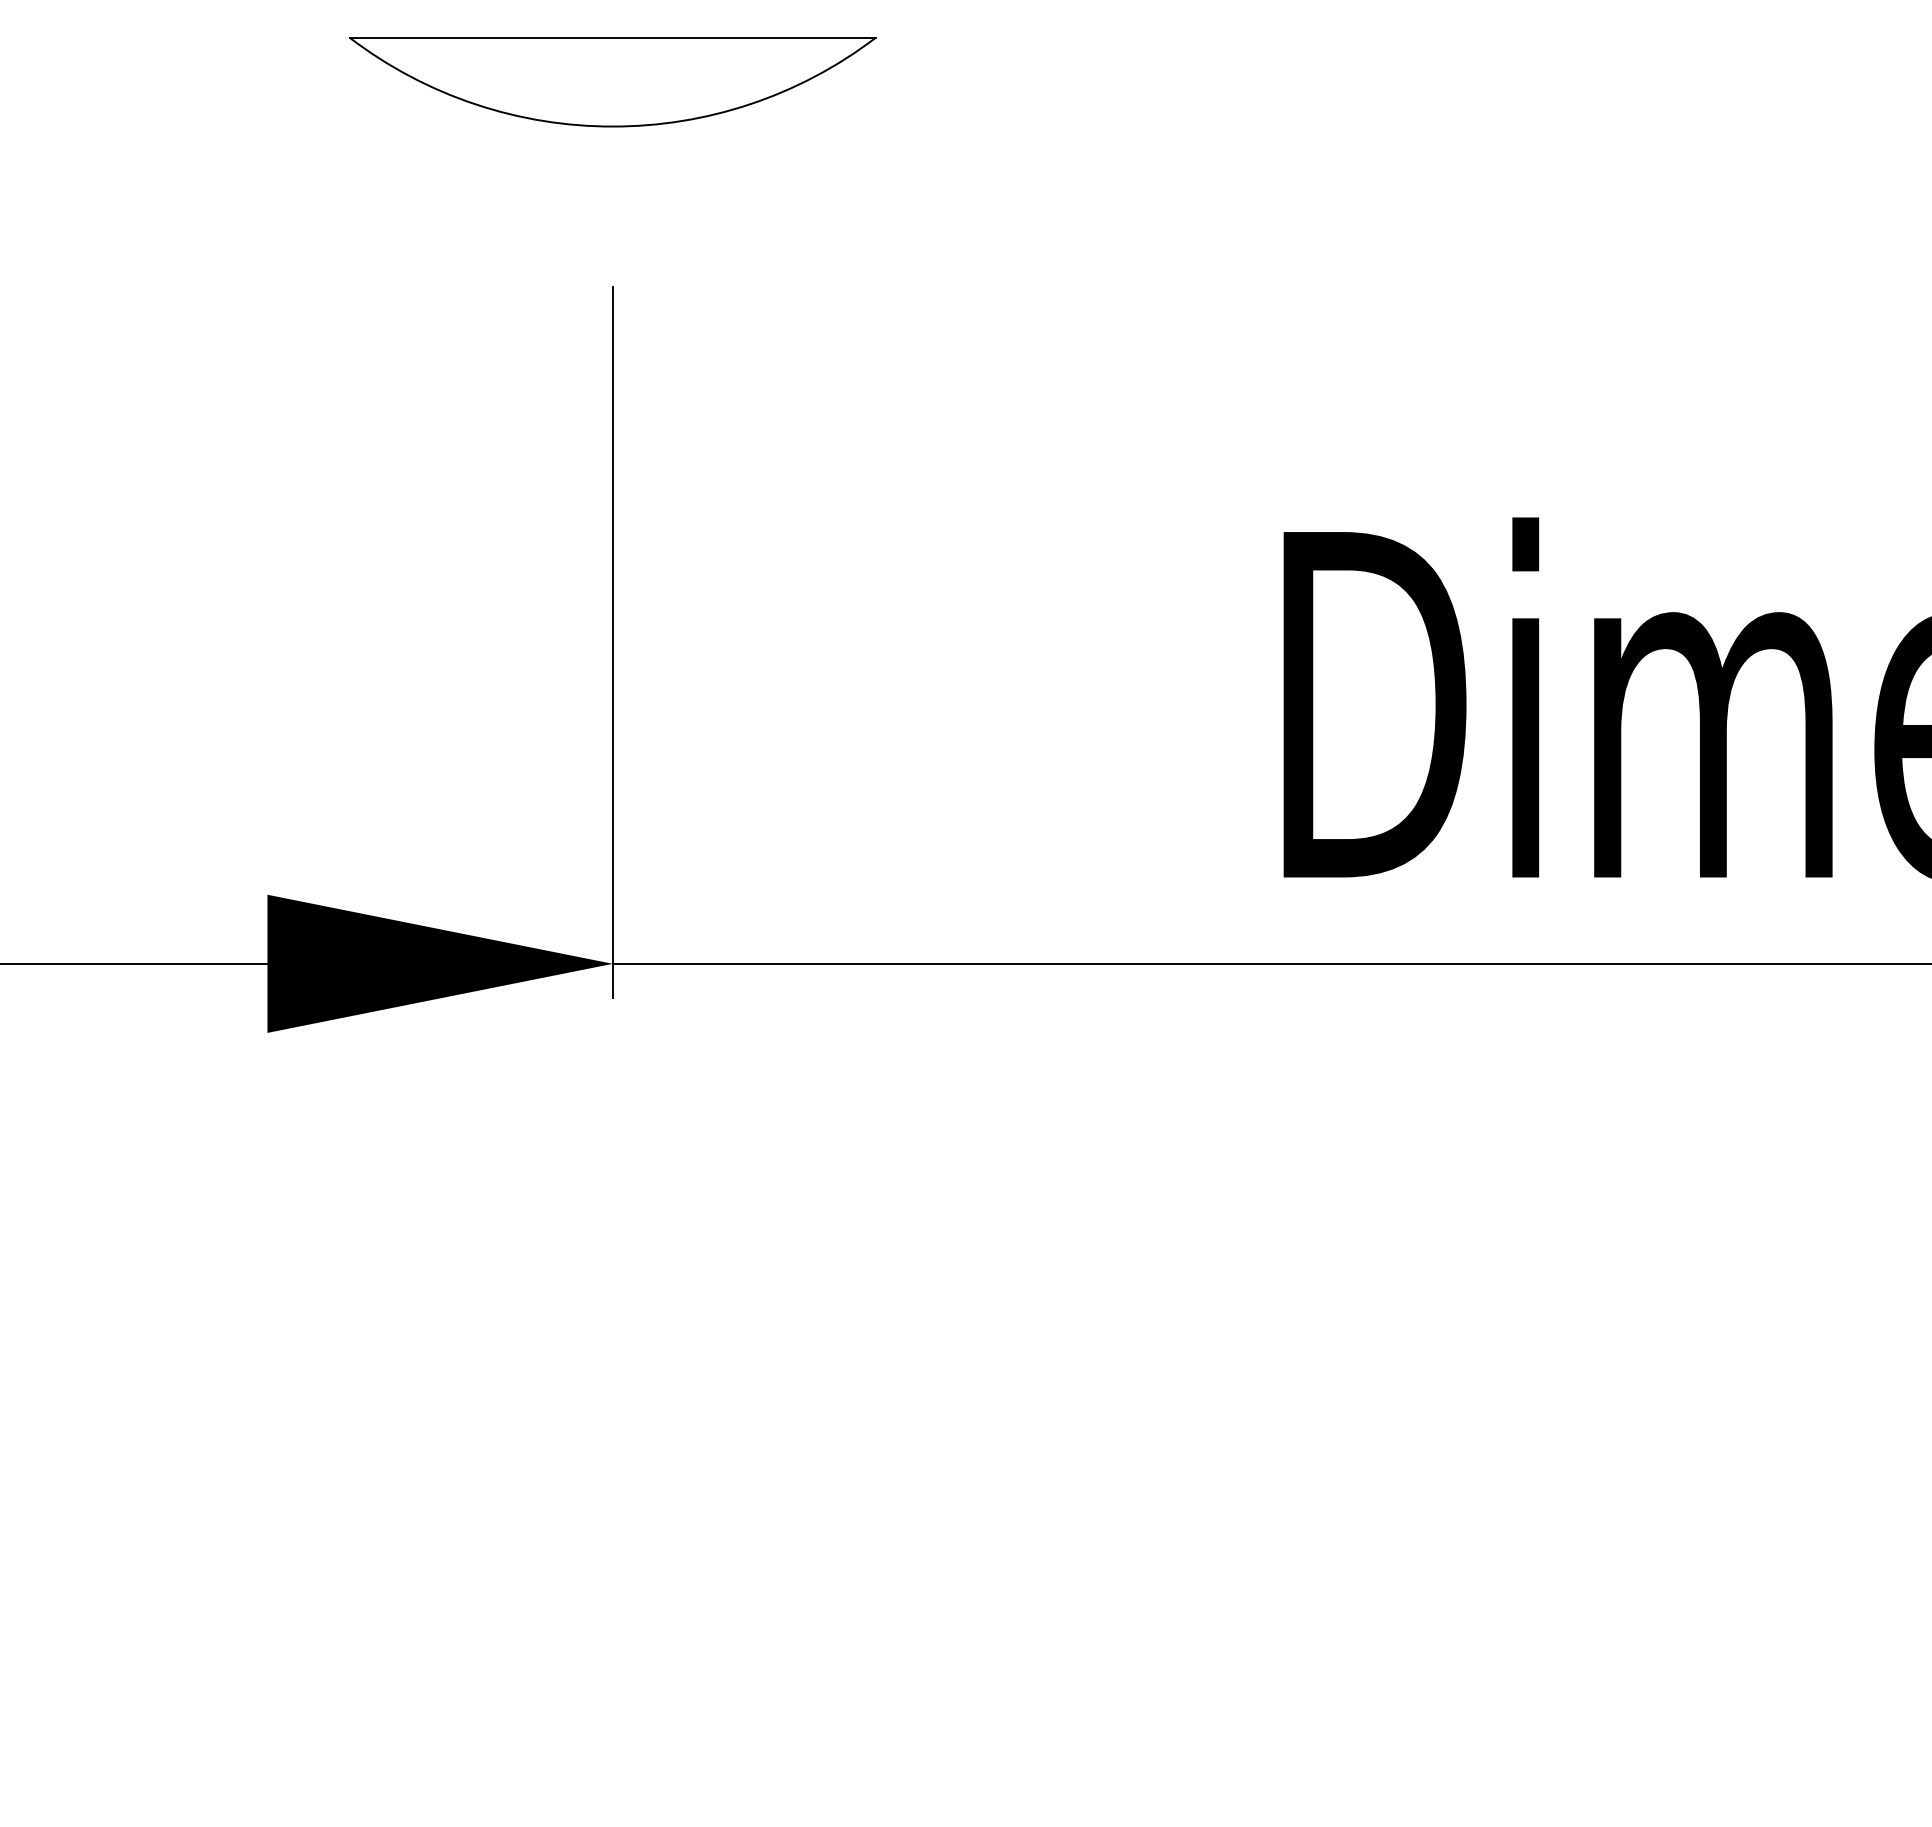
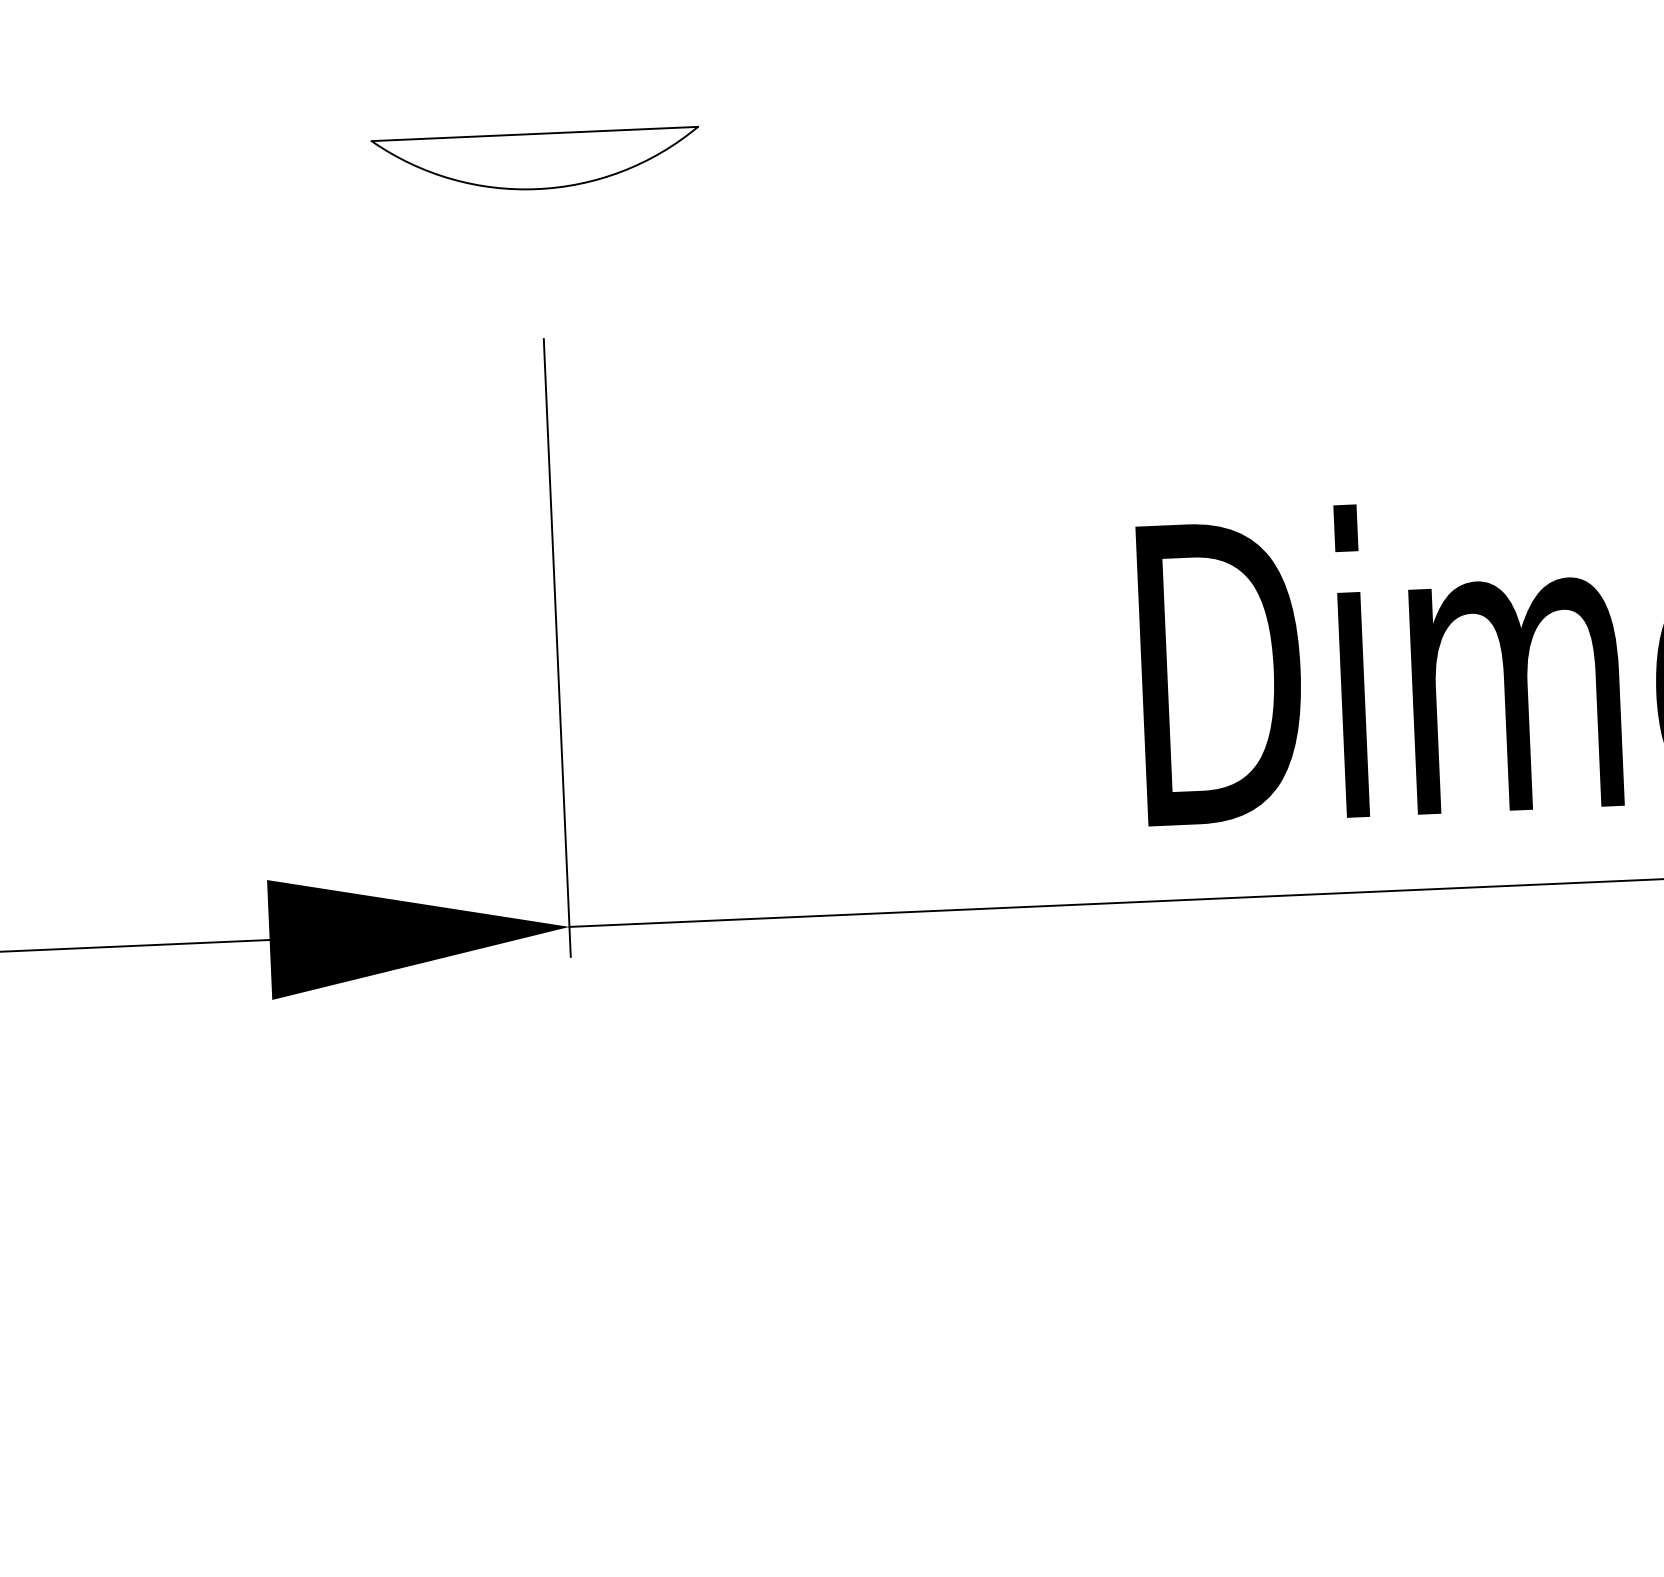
part: (612, 81) -> (535, 161), size x0.71

